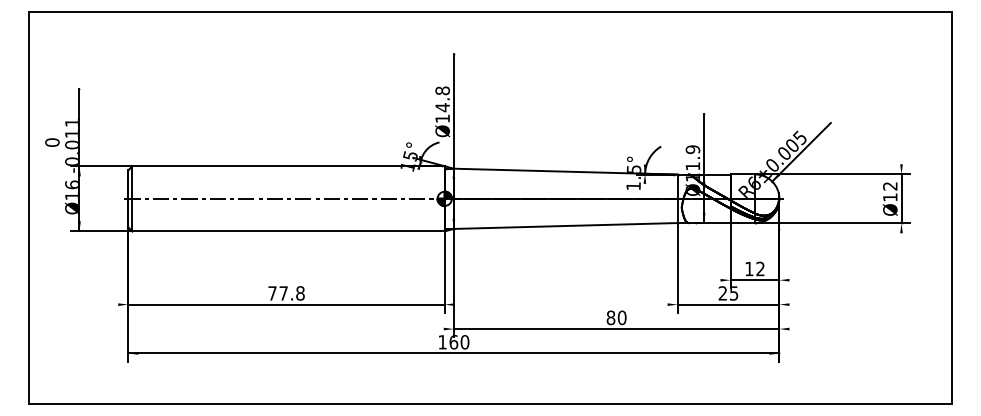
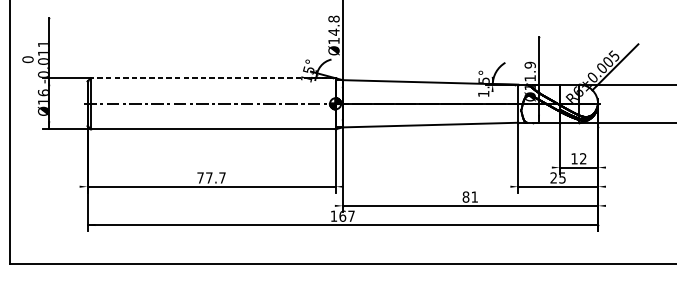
line: (288, 166) -> (213, 78), solid -> dashed
text: (300, 293) -> (222, 178), 77.8 -> 77.7
text: (621, 317) -> (474, 196), 80 -> 81
text: (464, 342) -> (351, 216), 160 -> 167

